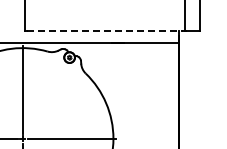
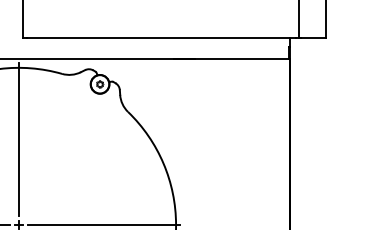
line: (105, 30) -> (162, 37), dashed -> solid

